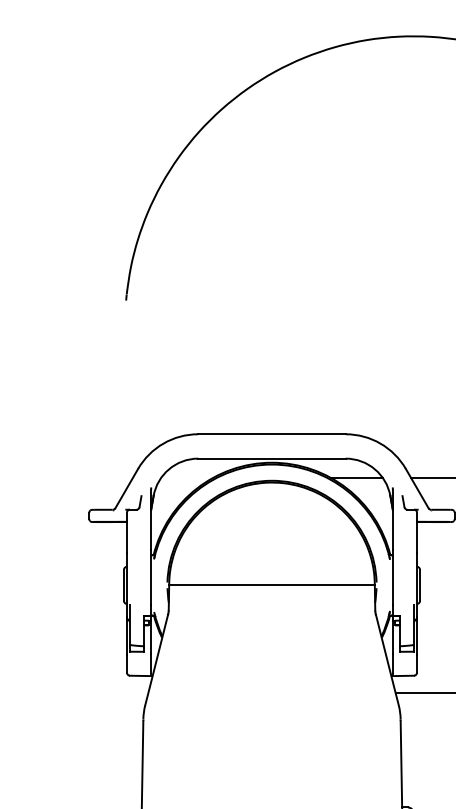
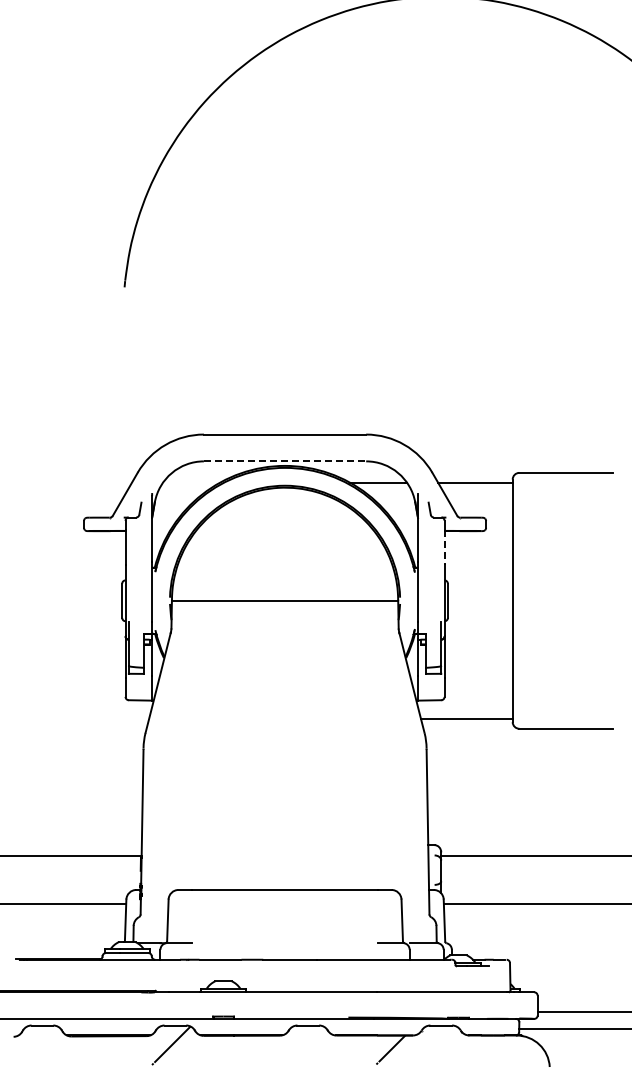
line: (272, 458) -> (285, 461), solid -> dashed
line: (416, 536) -> (444, 547), solid -> dashed

